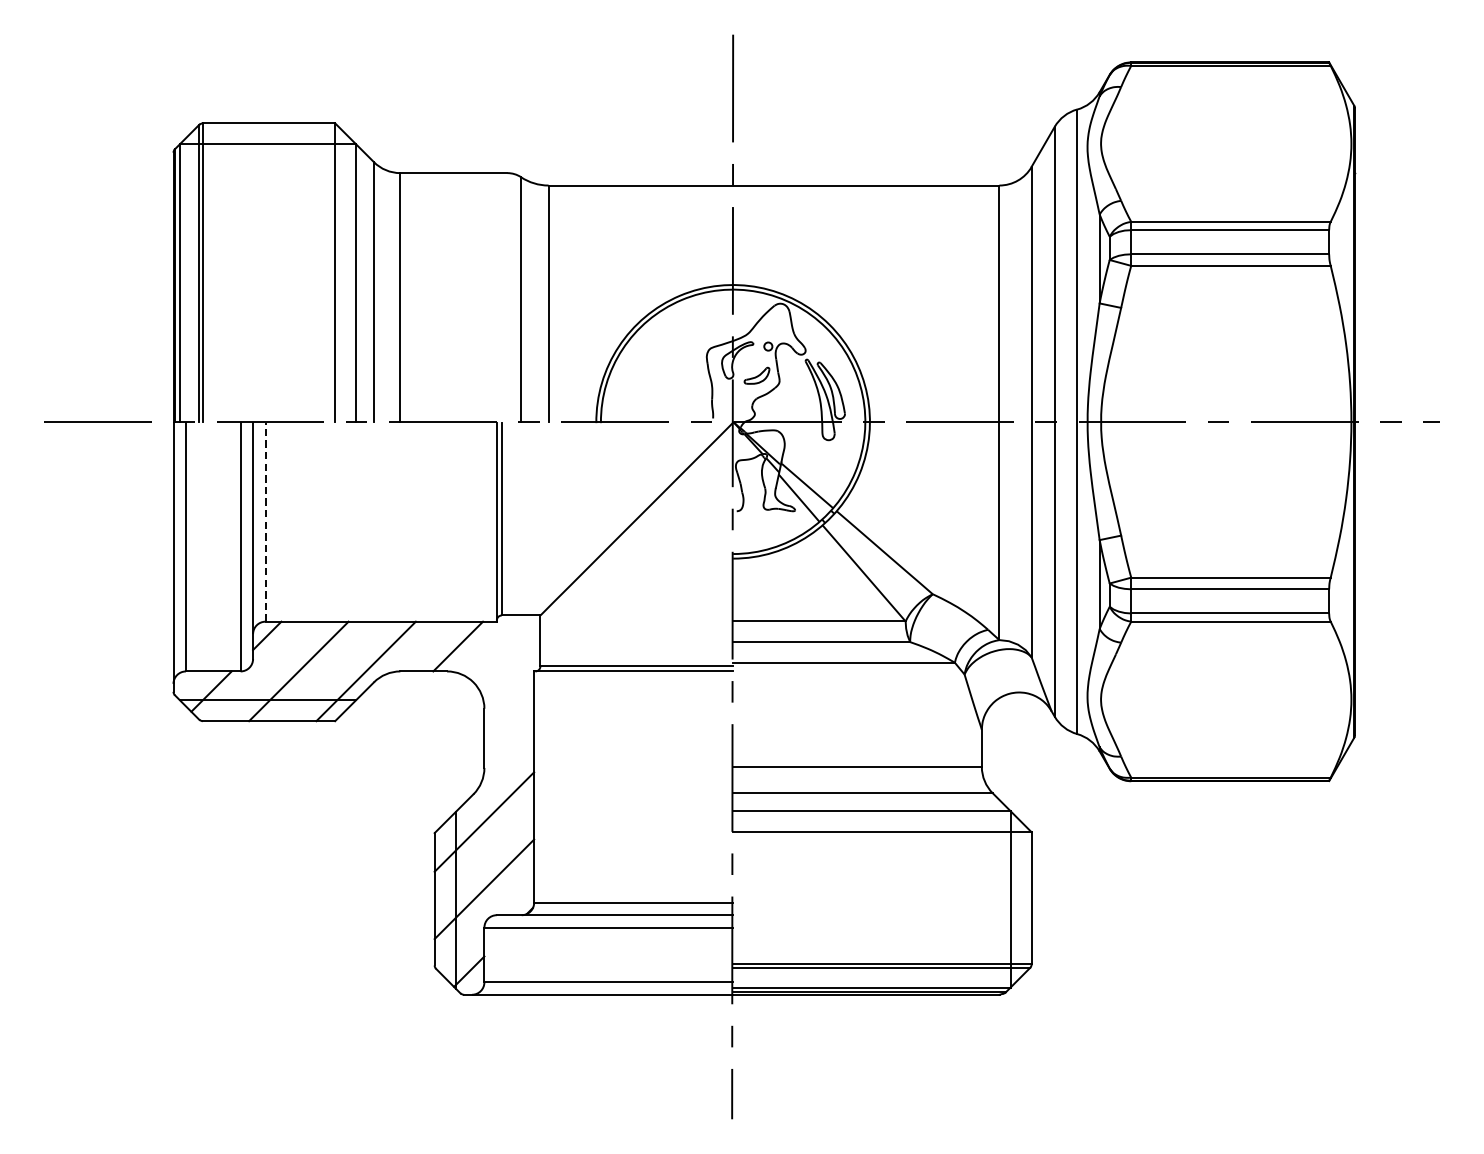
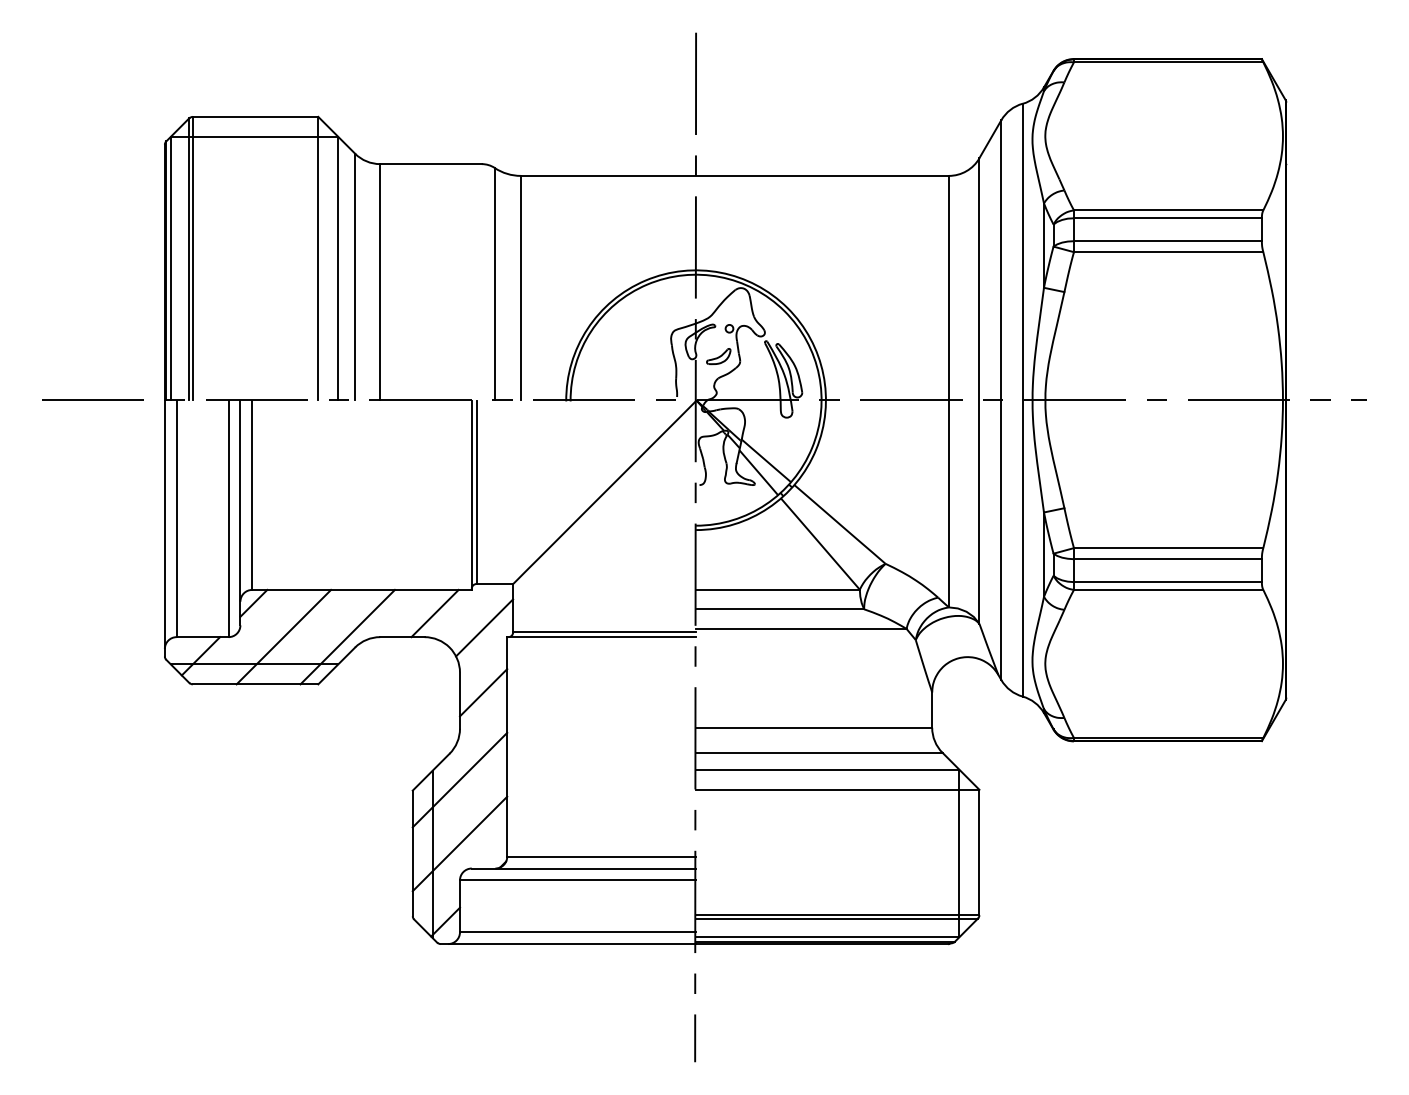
line: (265, 521) -> (252, 494), dashed -> solid
line: (510, 661) -> (484, 627), added
line: (509, 729) -> (483, 692), added

